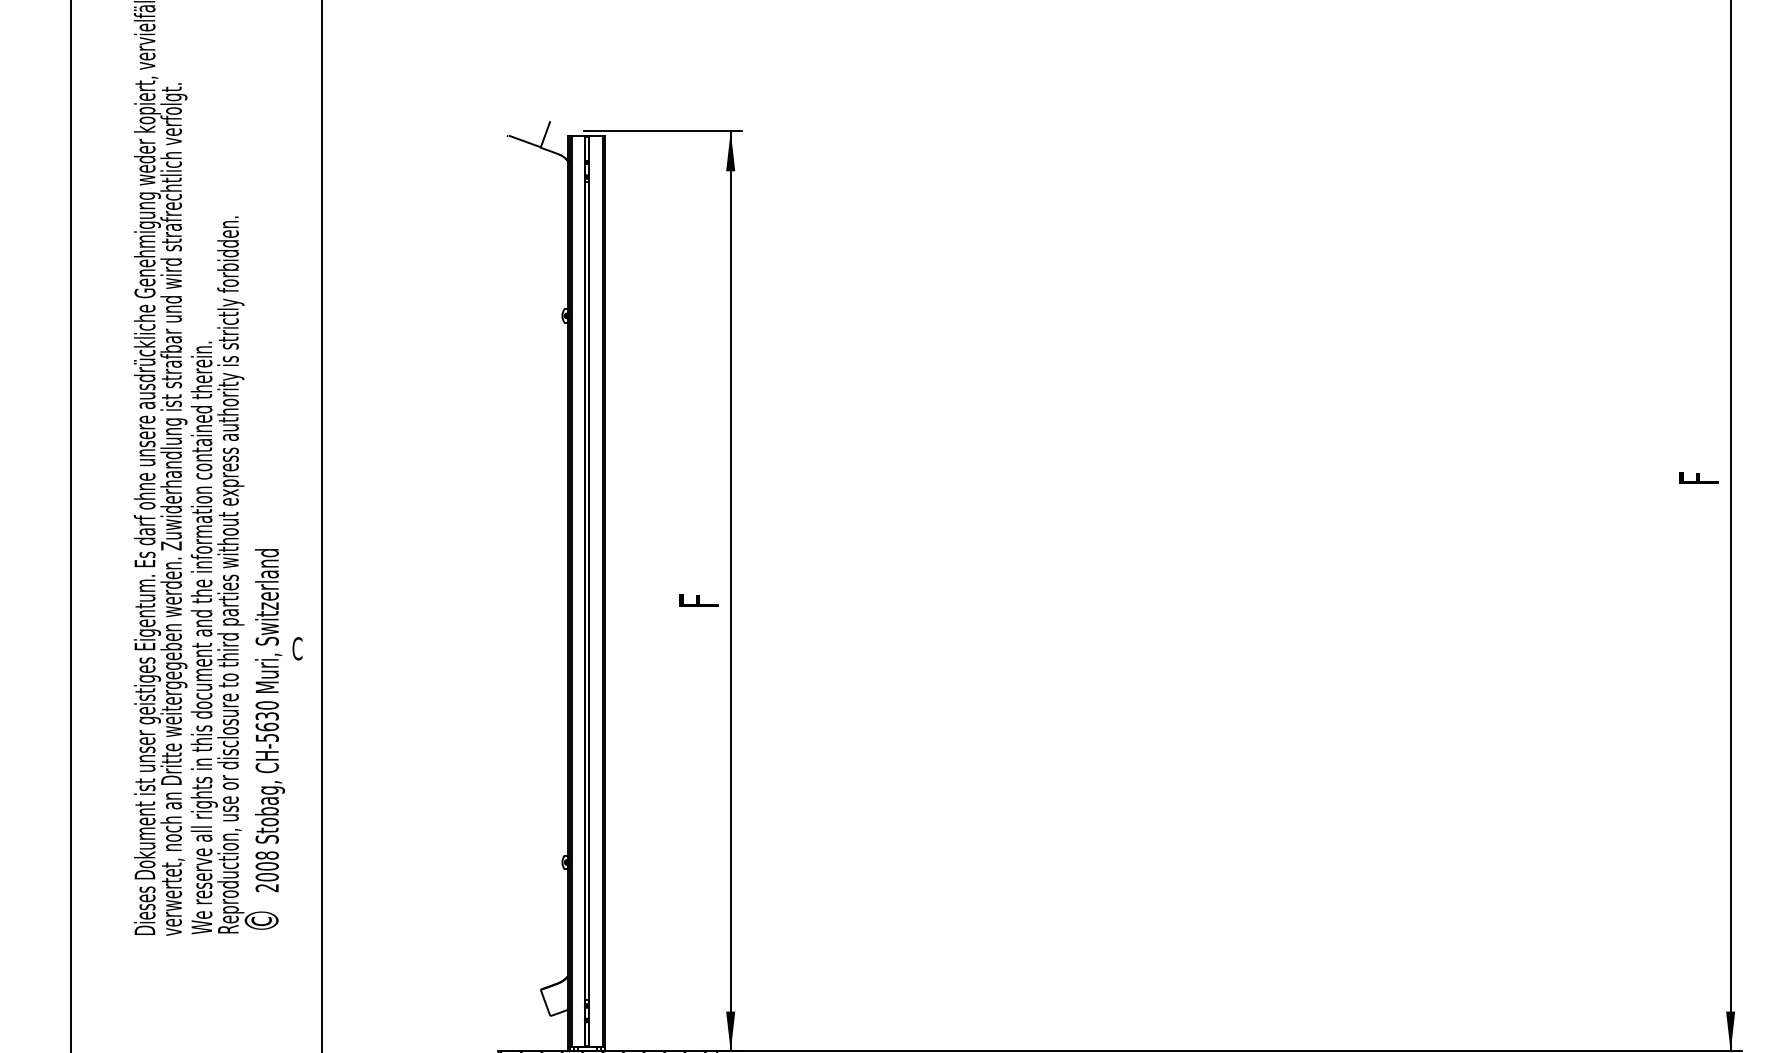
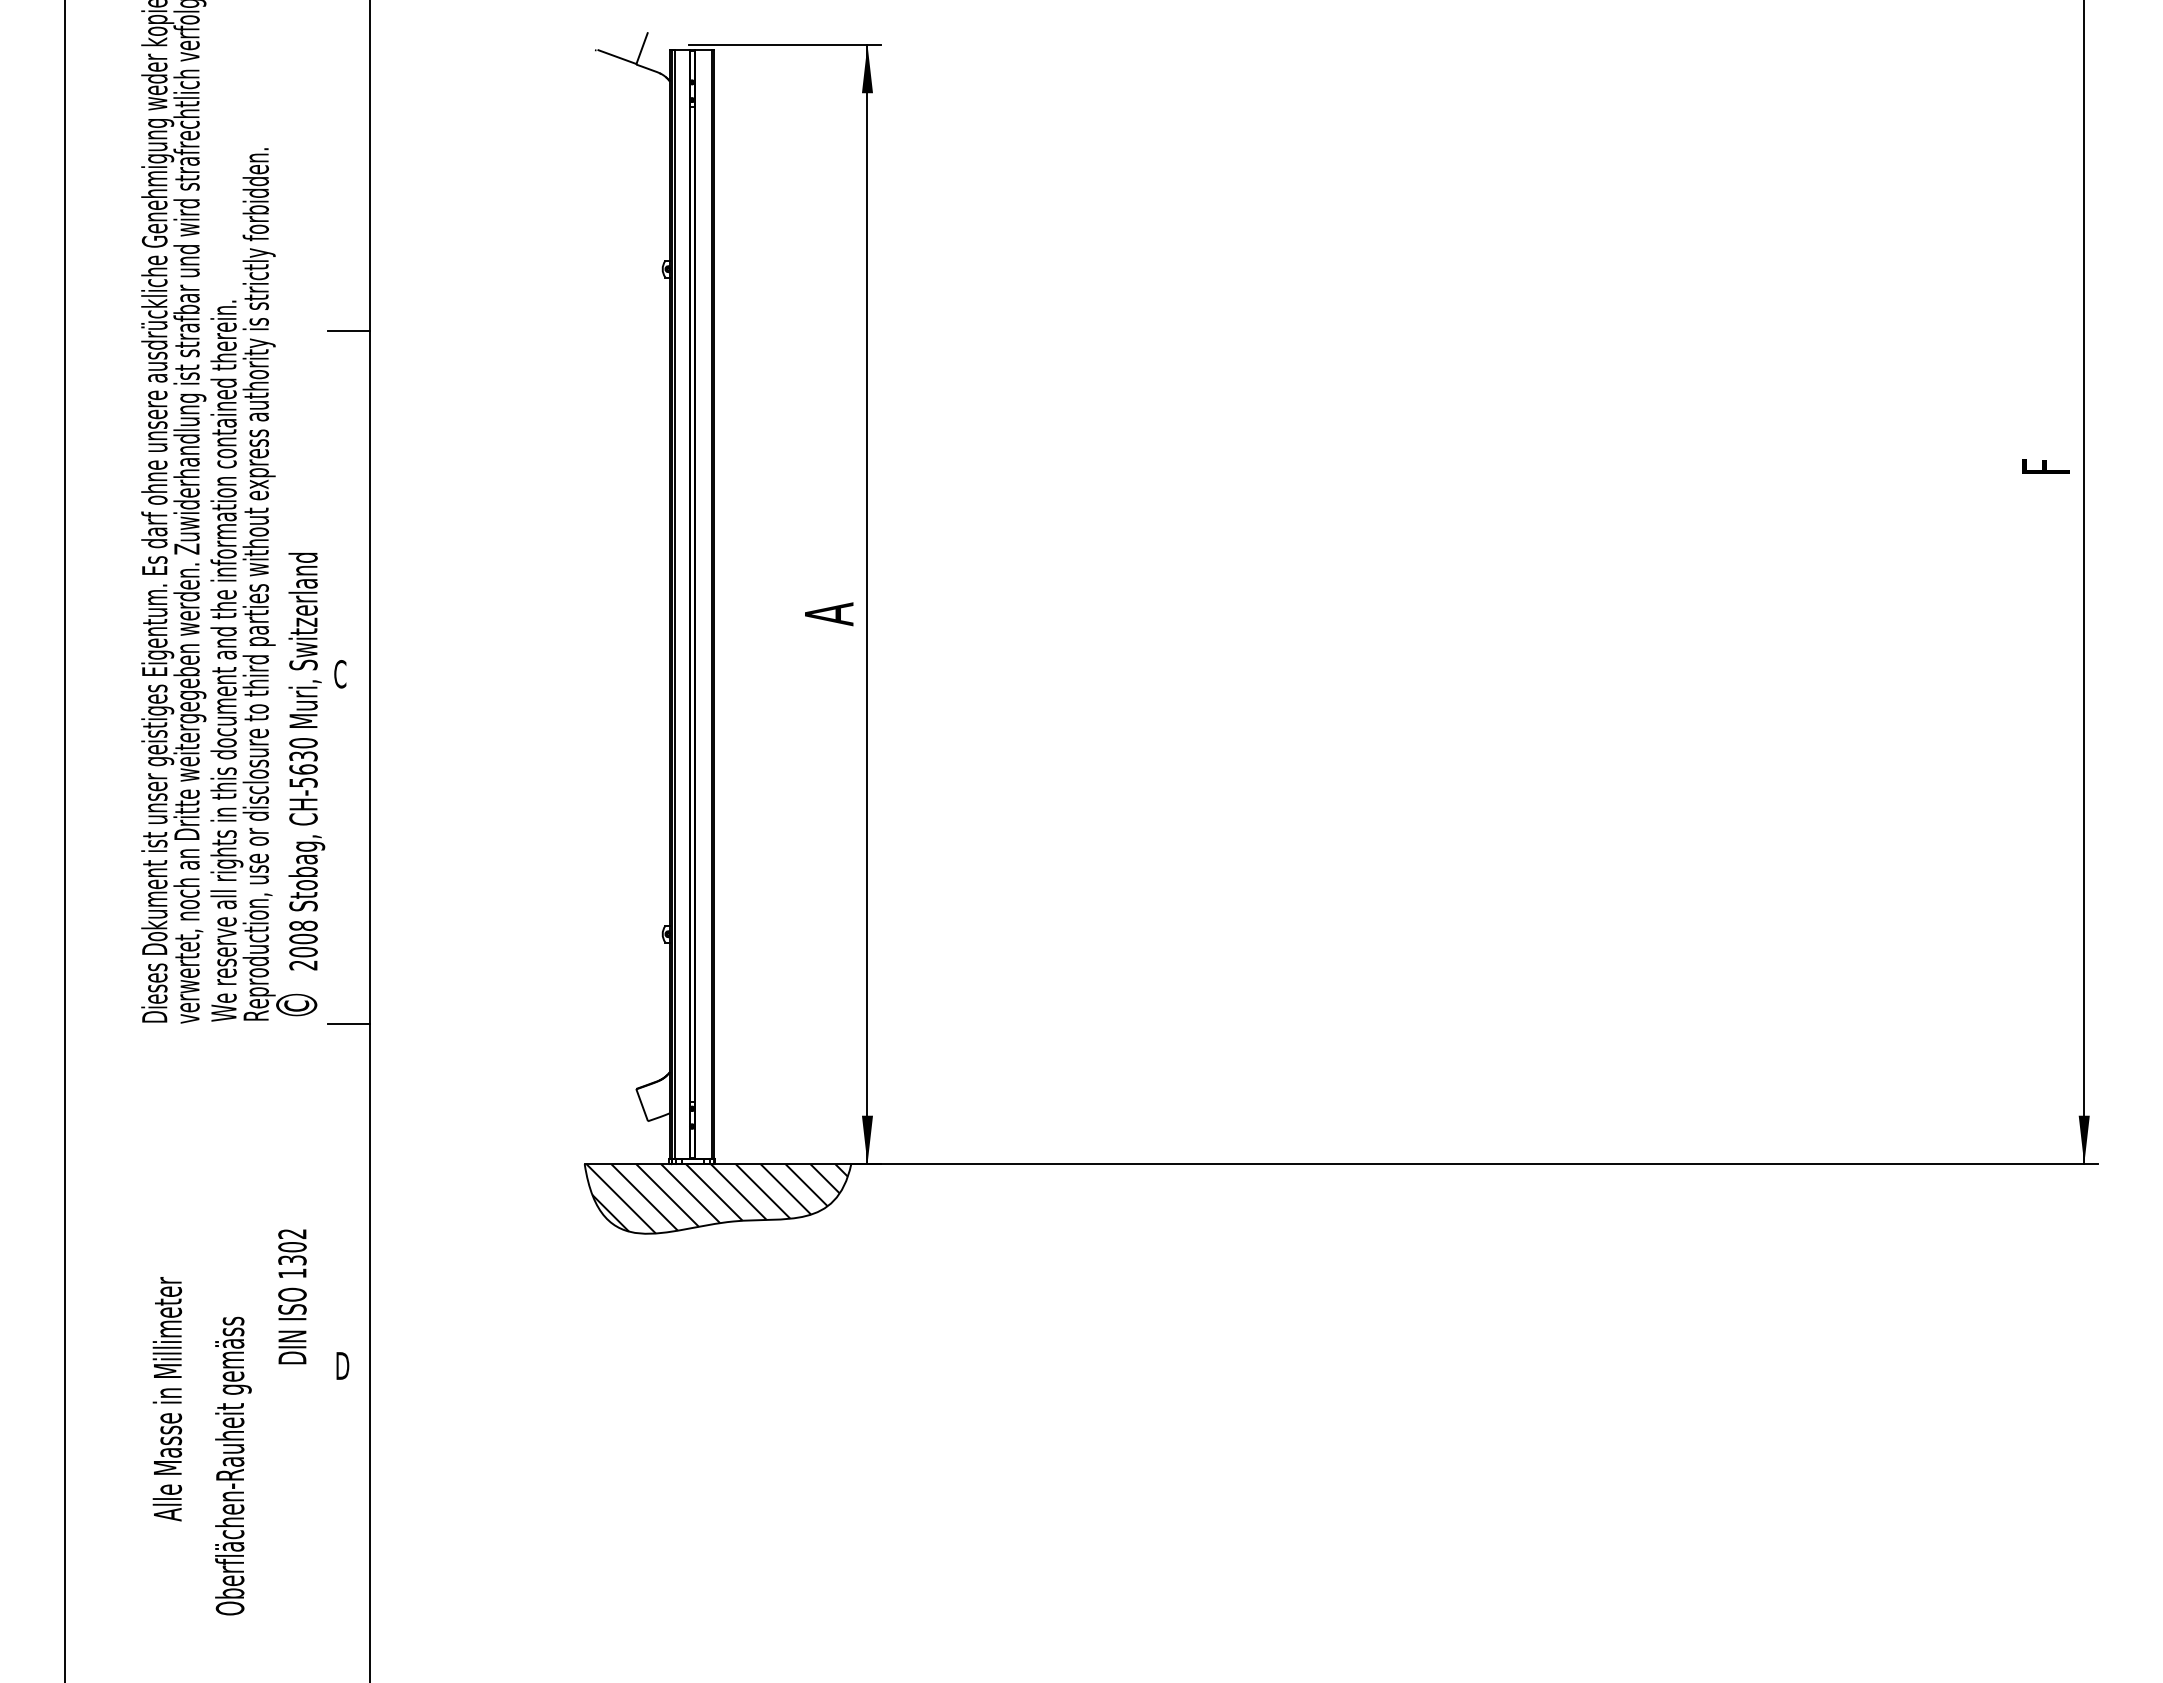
line: (304, 367) -> (348, 331), added
text: (699, 599) -> (829, 614), F -> A
line: (304, 935) -> (348, 1023), added

